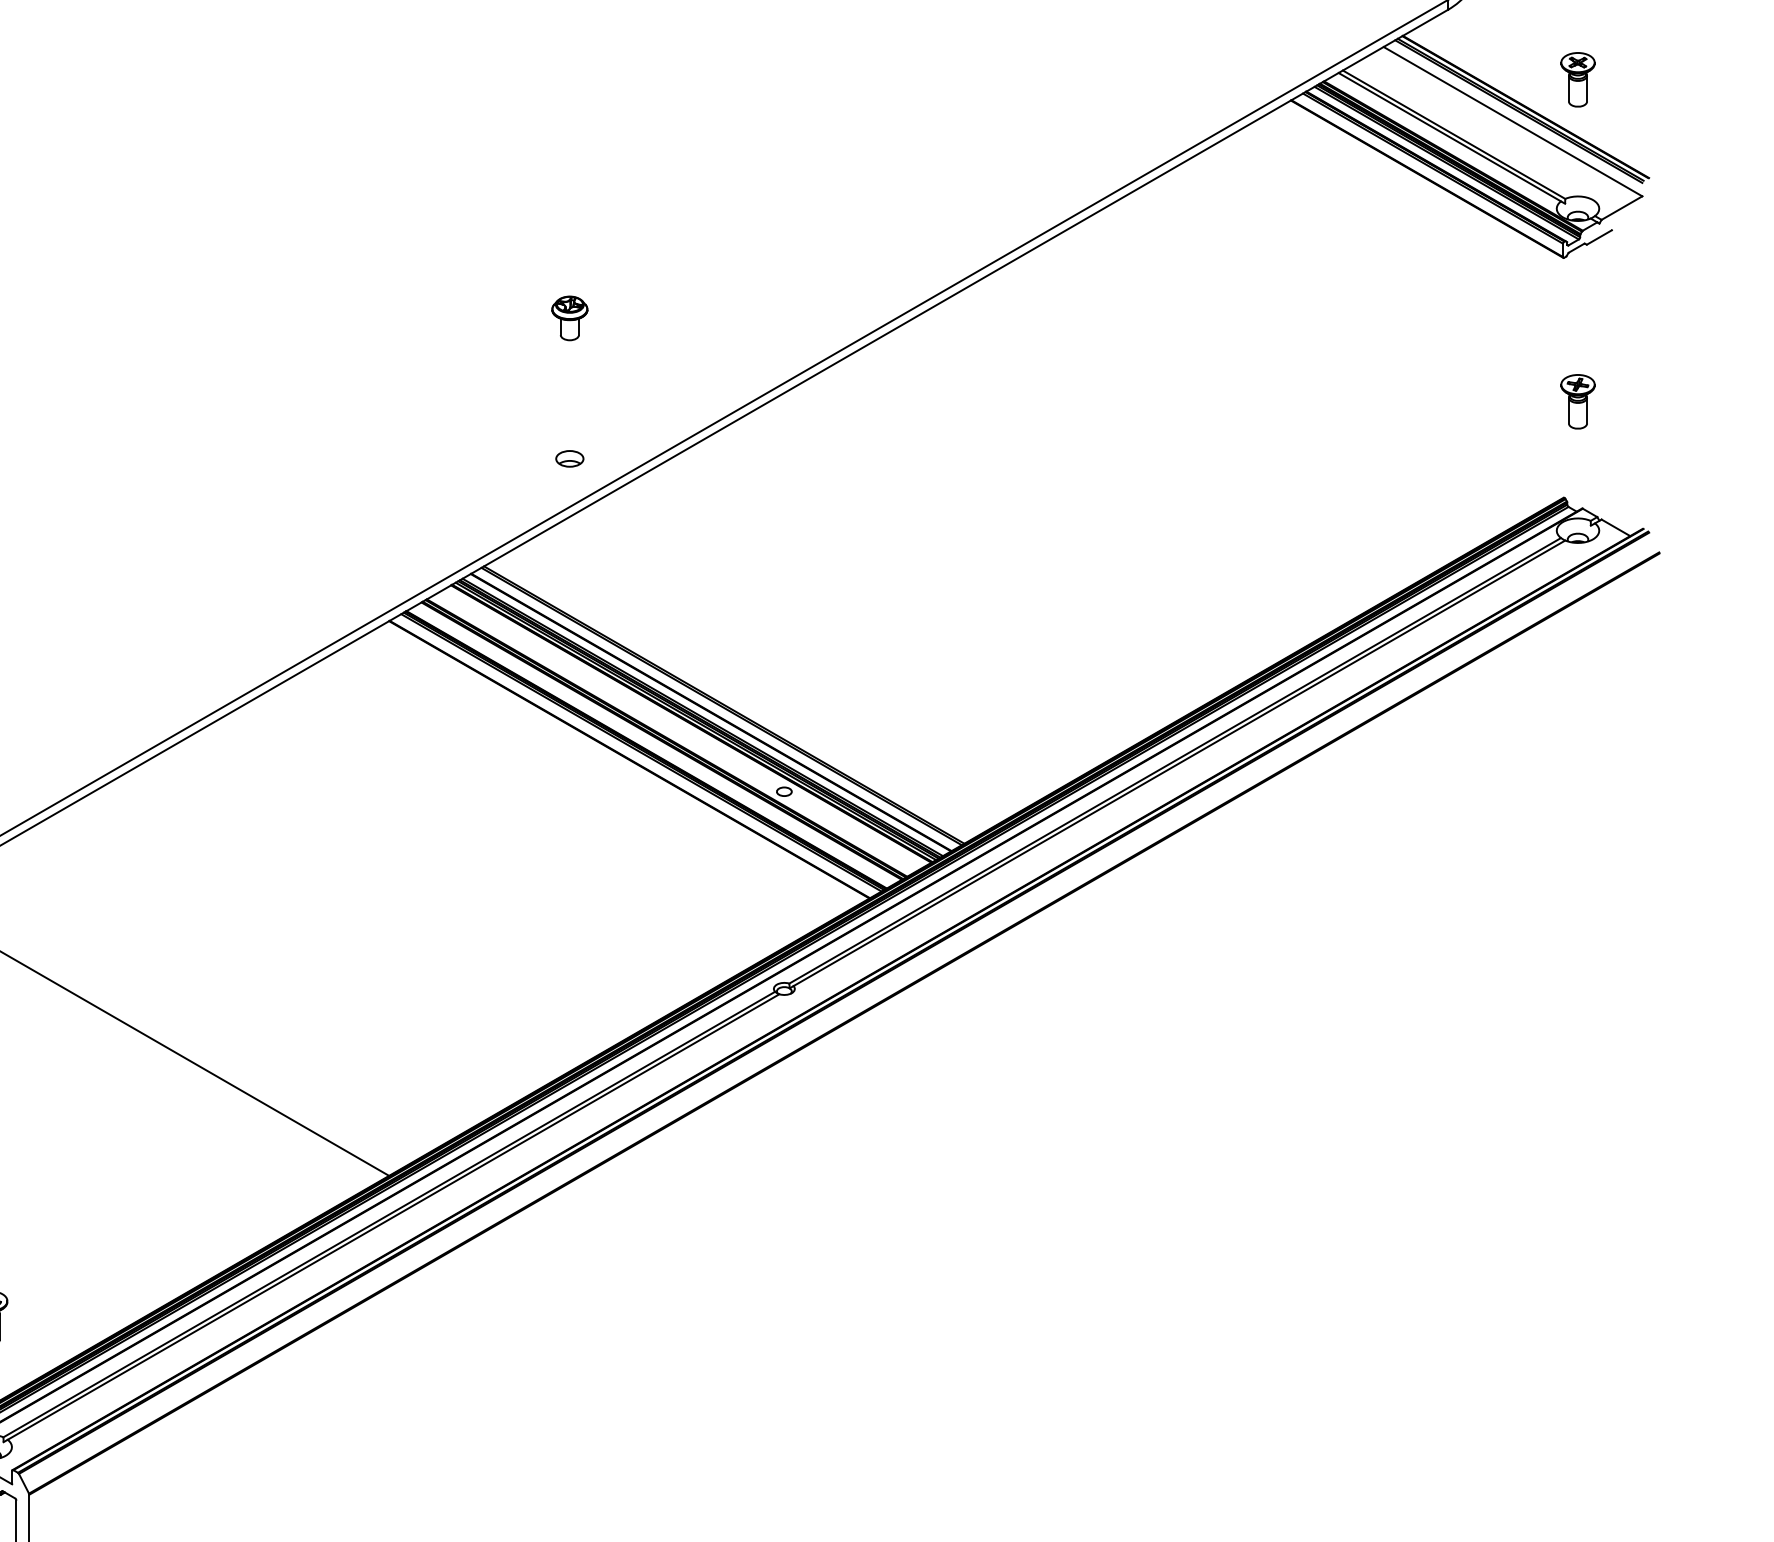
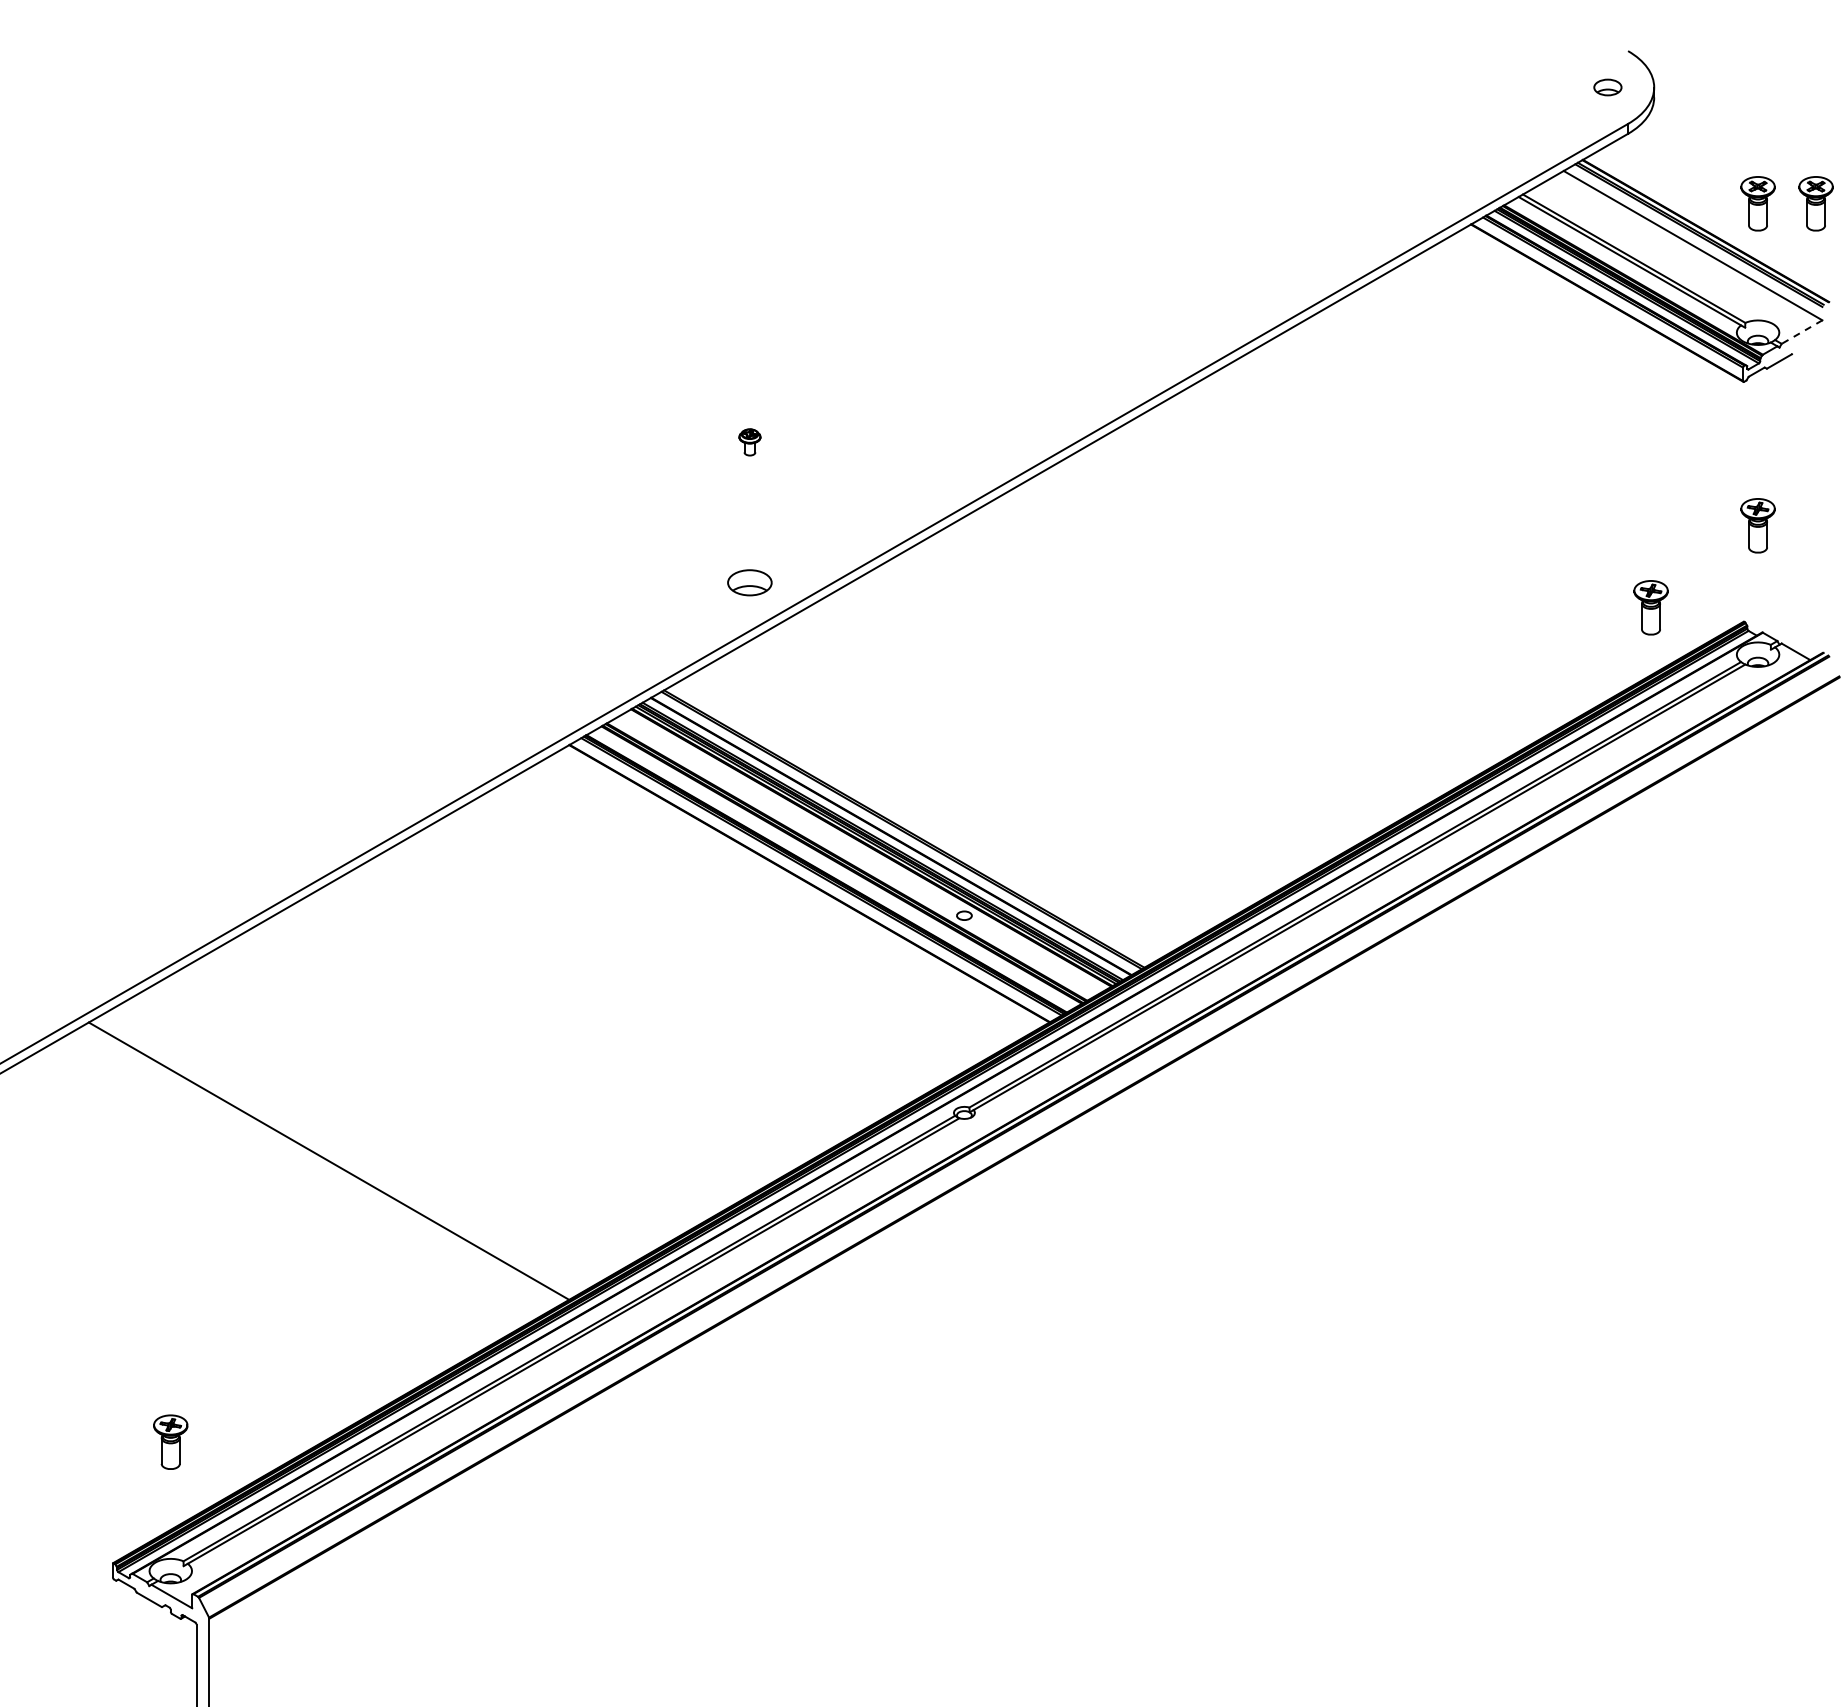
part: (1635, 79) -> (1815, 203), added
line: (1622, 208) -> (1802, 332), solid -> dashed
part: (569, 318) -> (749, 442), size x0.6
part: (569, 458) -> (749, 582), size x1.6
part: (1470, 483) -> (1650, 607), added

